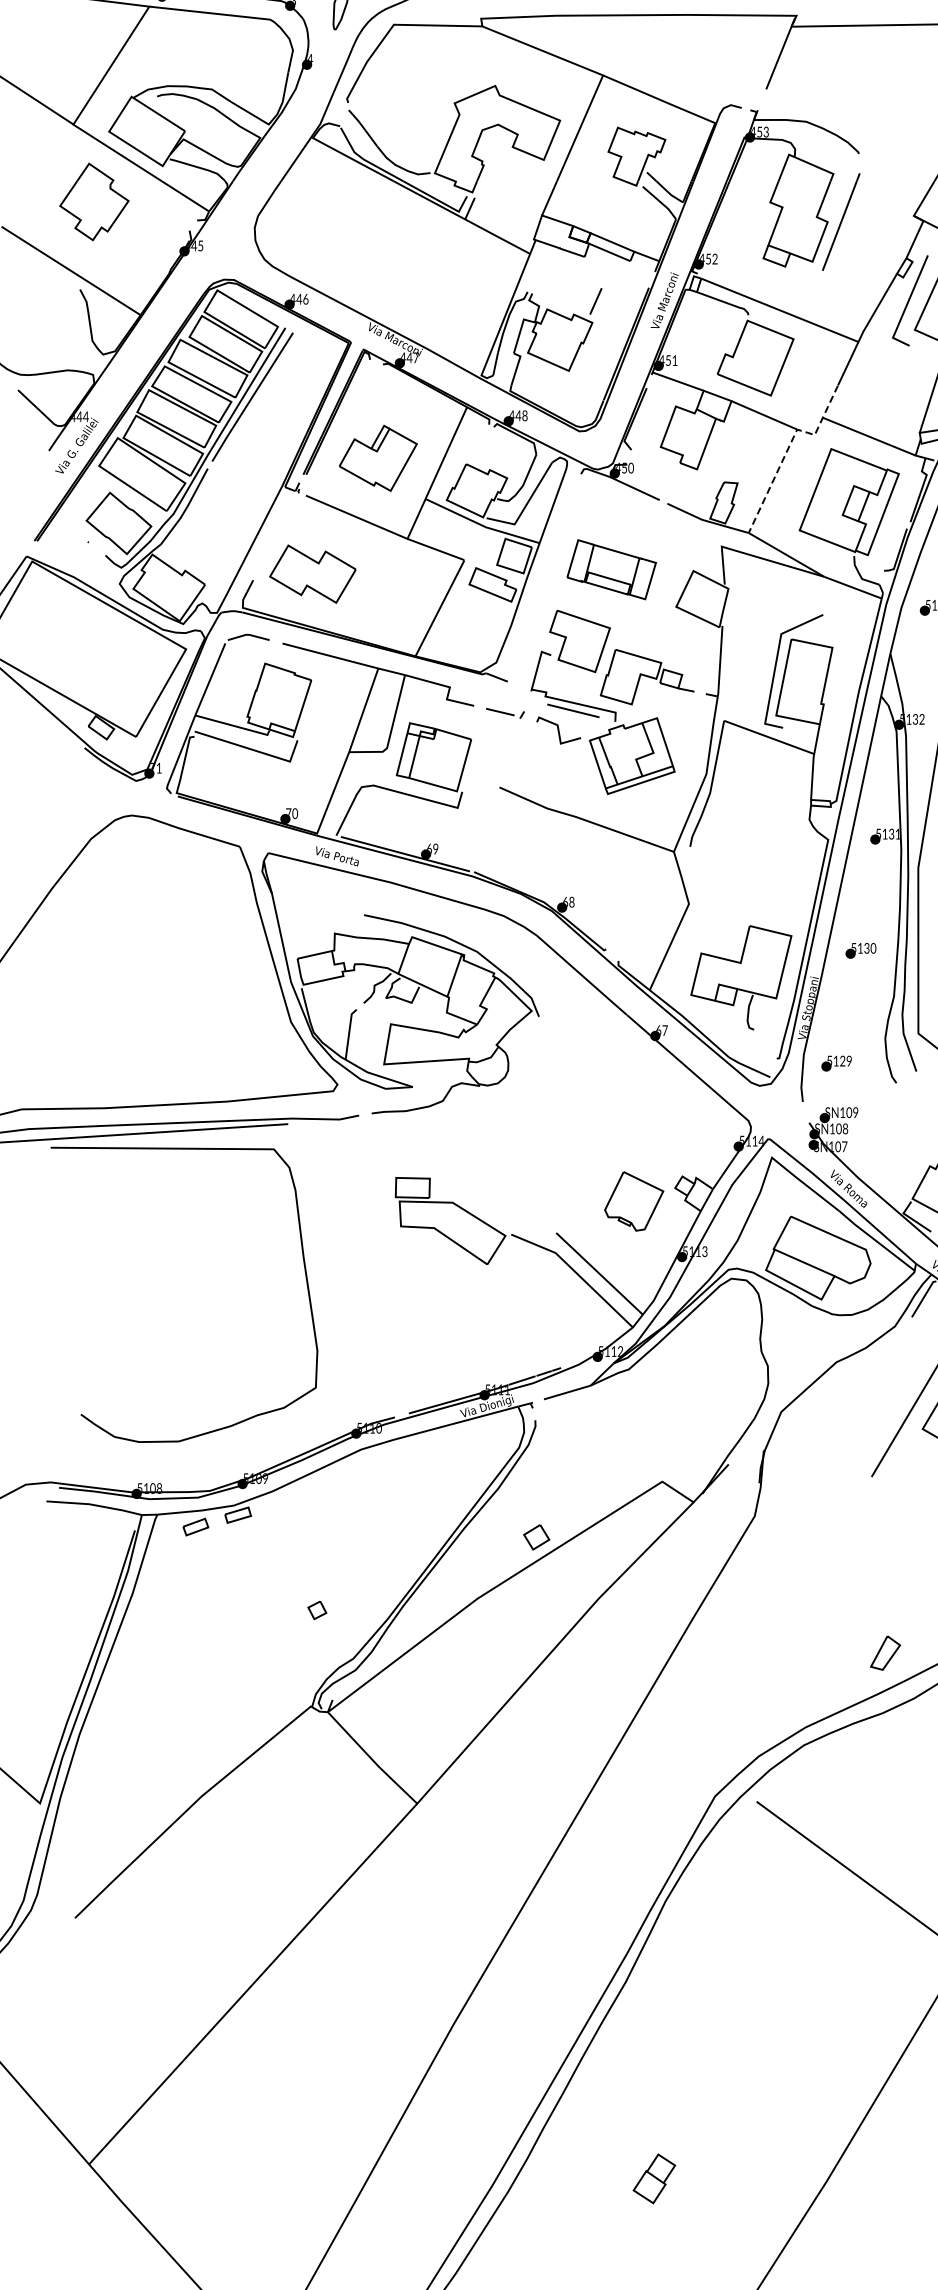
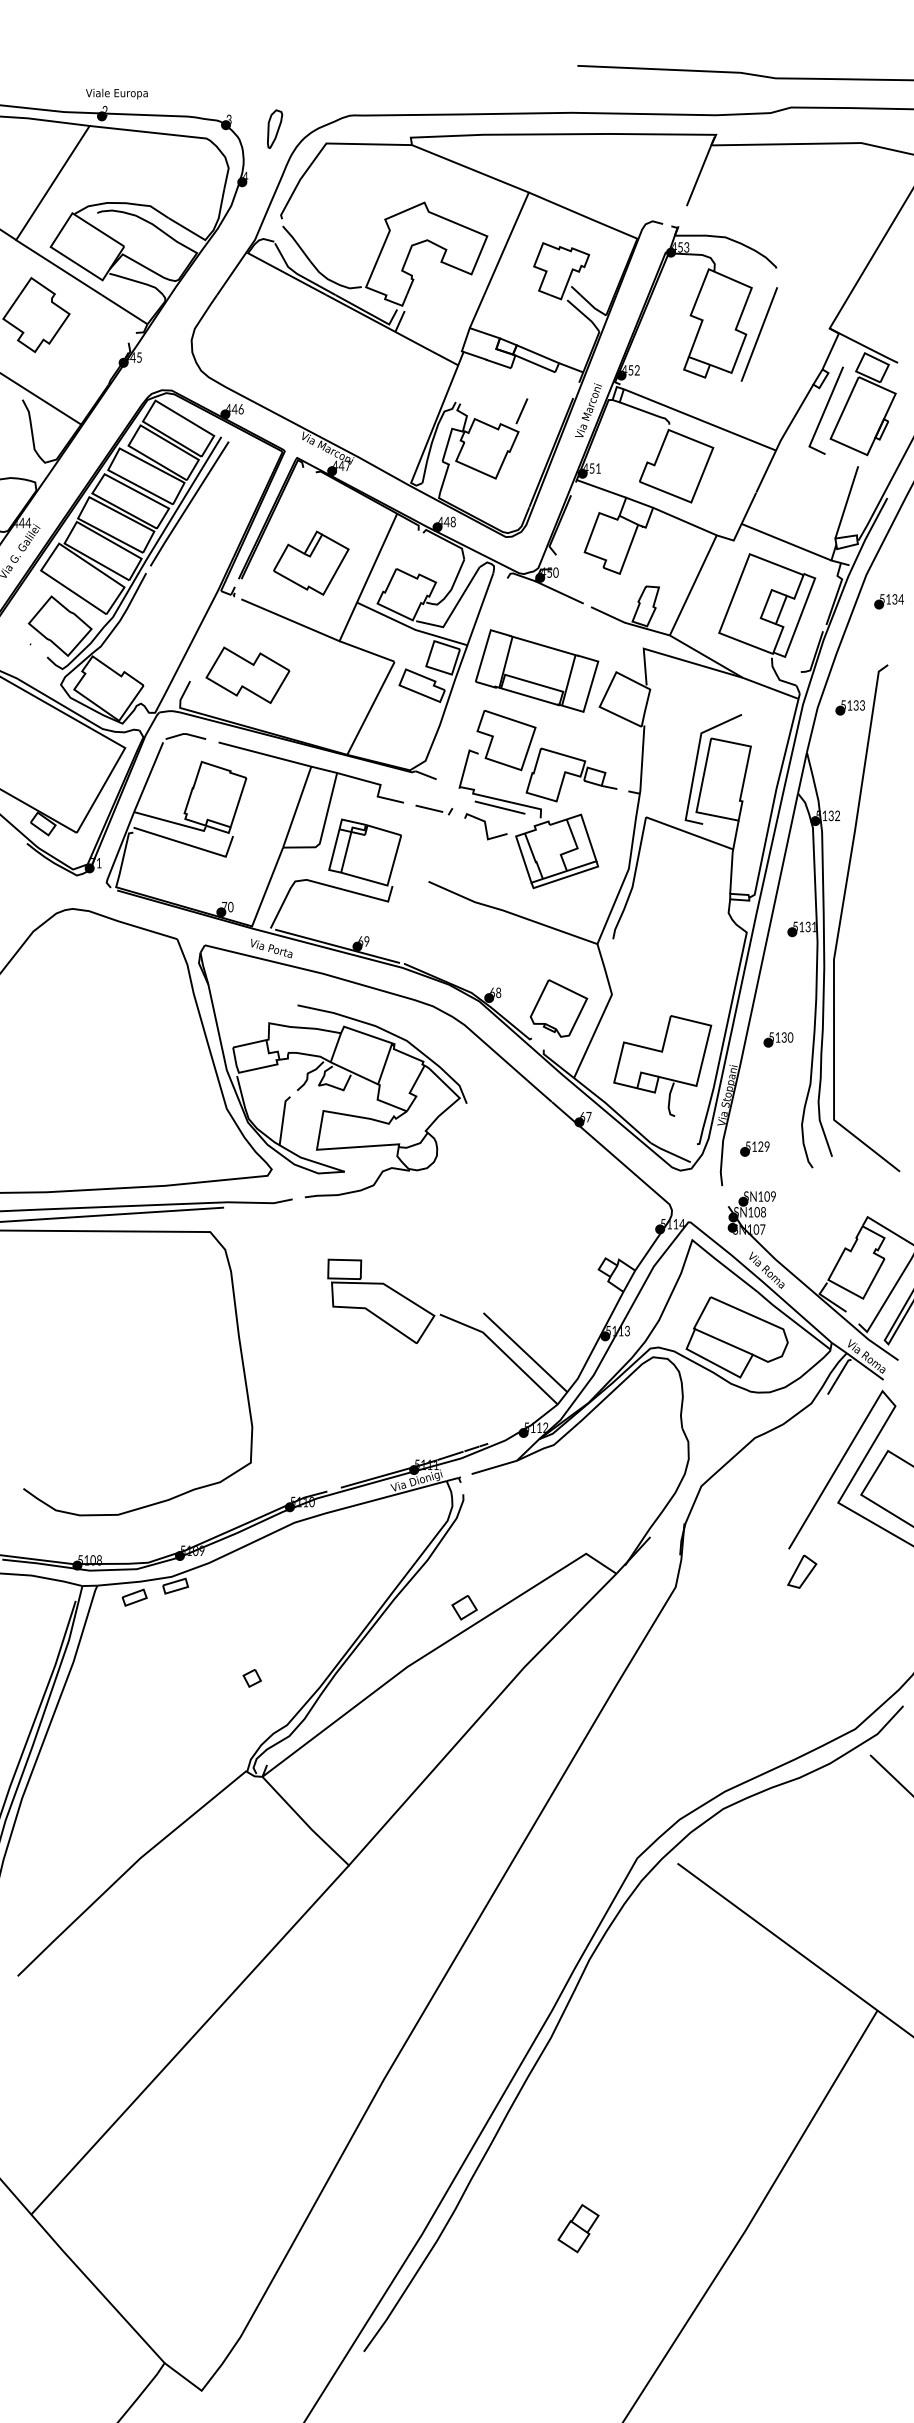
line: (788, 447) -> (708, 552), dashed -> solid
part: (612, 569) -> (537, 670), size x1.43
part: (633, 1201) -> (558, 1008), moved
part: (885, 1652) -> (802, 1571), moved

